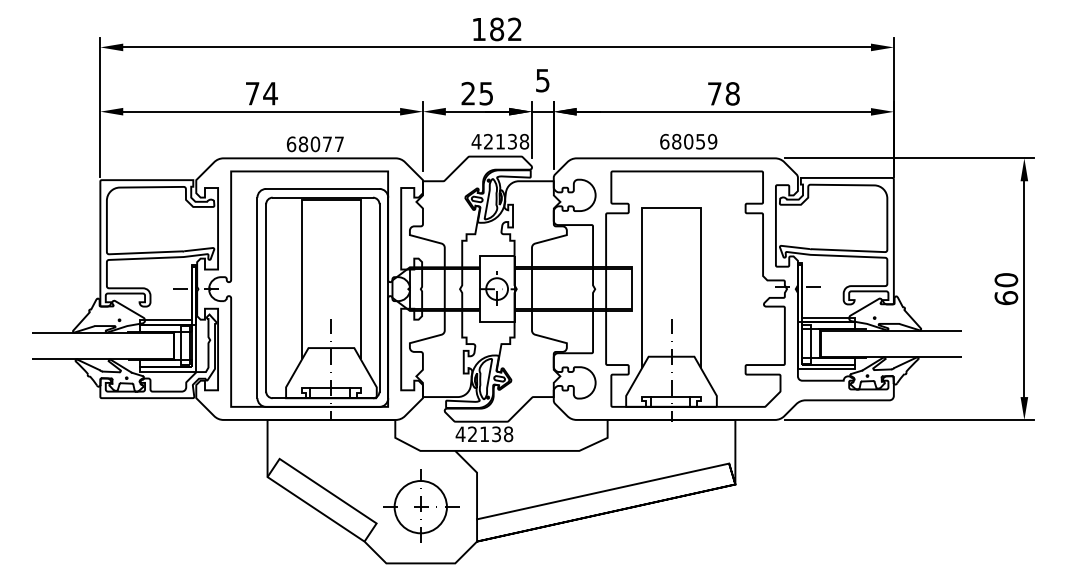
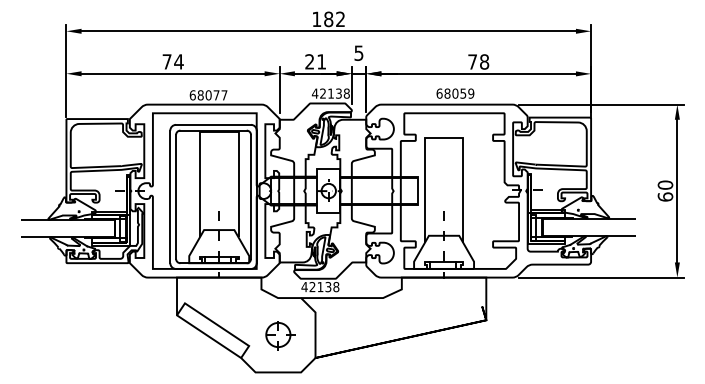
text: (486, 93) -> (321, 61), 25 -> 21
line: (602, 490) -> (398, 324), removed
part: (421, 506) -> (278, 334), size x0.7

